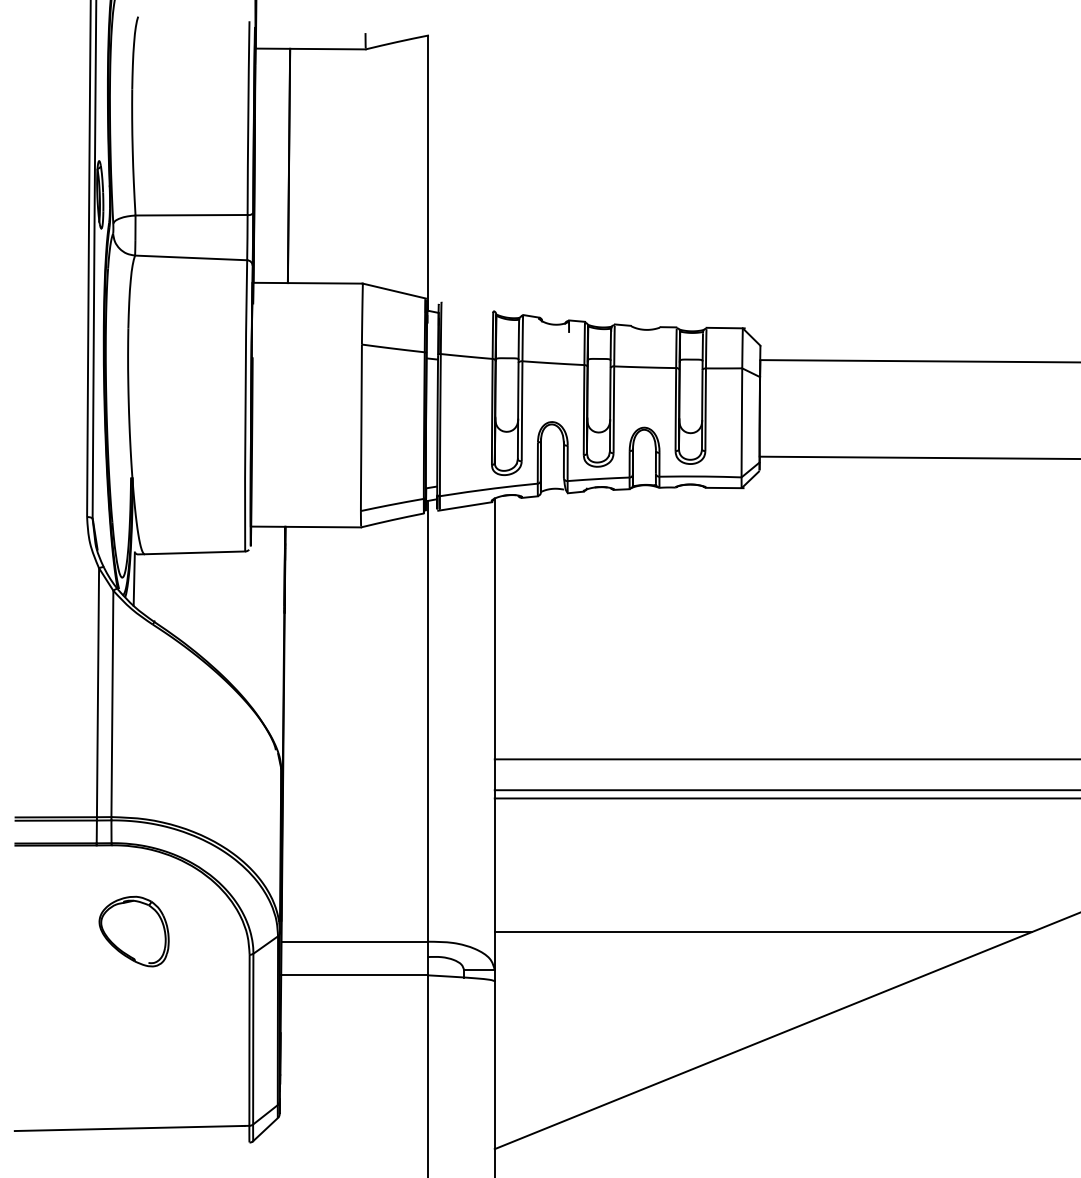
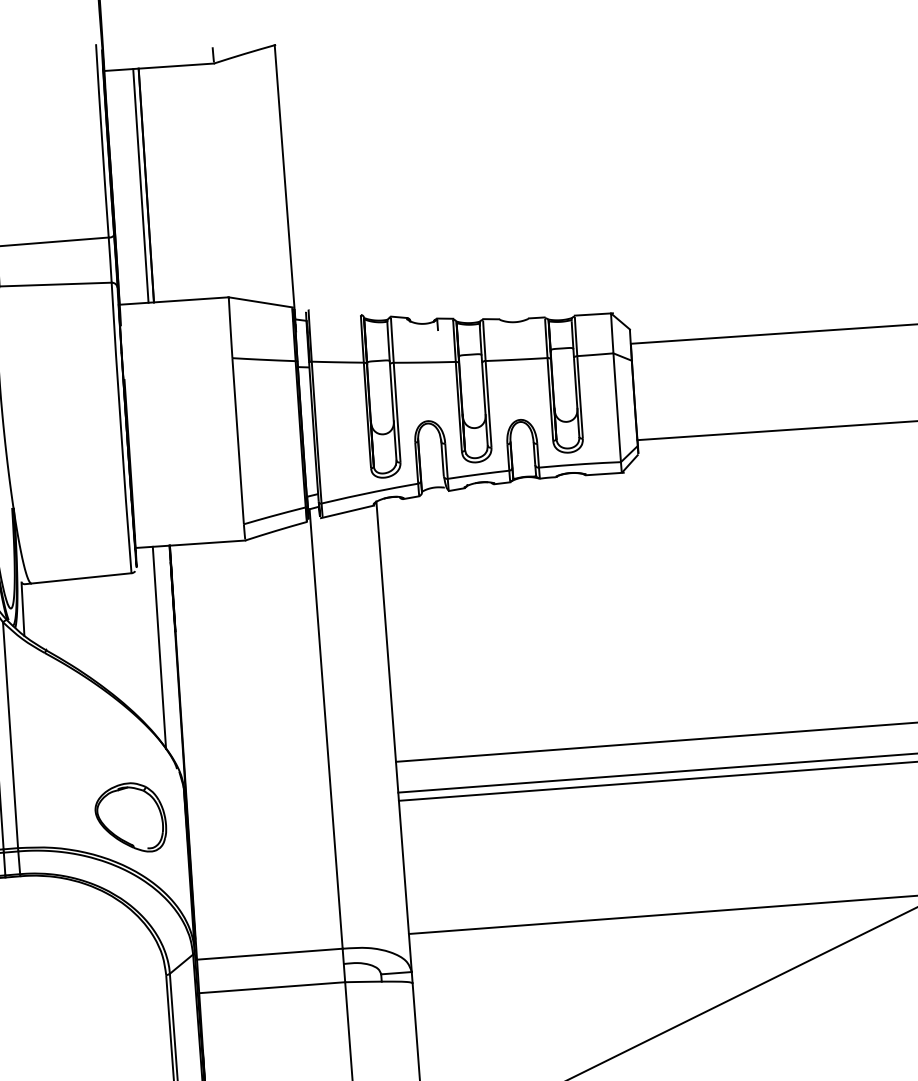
line: (283, 165) -> (140, 185), added
line: (267, 627) -> (159, 647), added
part: (133, 931) -> (130, 818), moved

